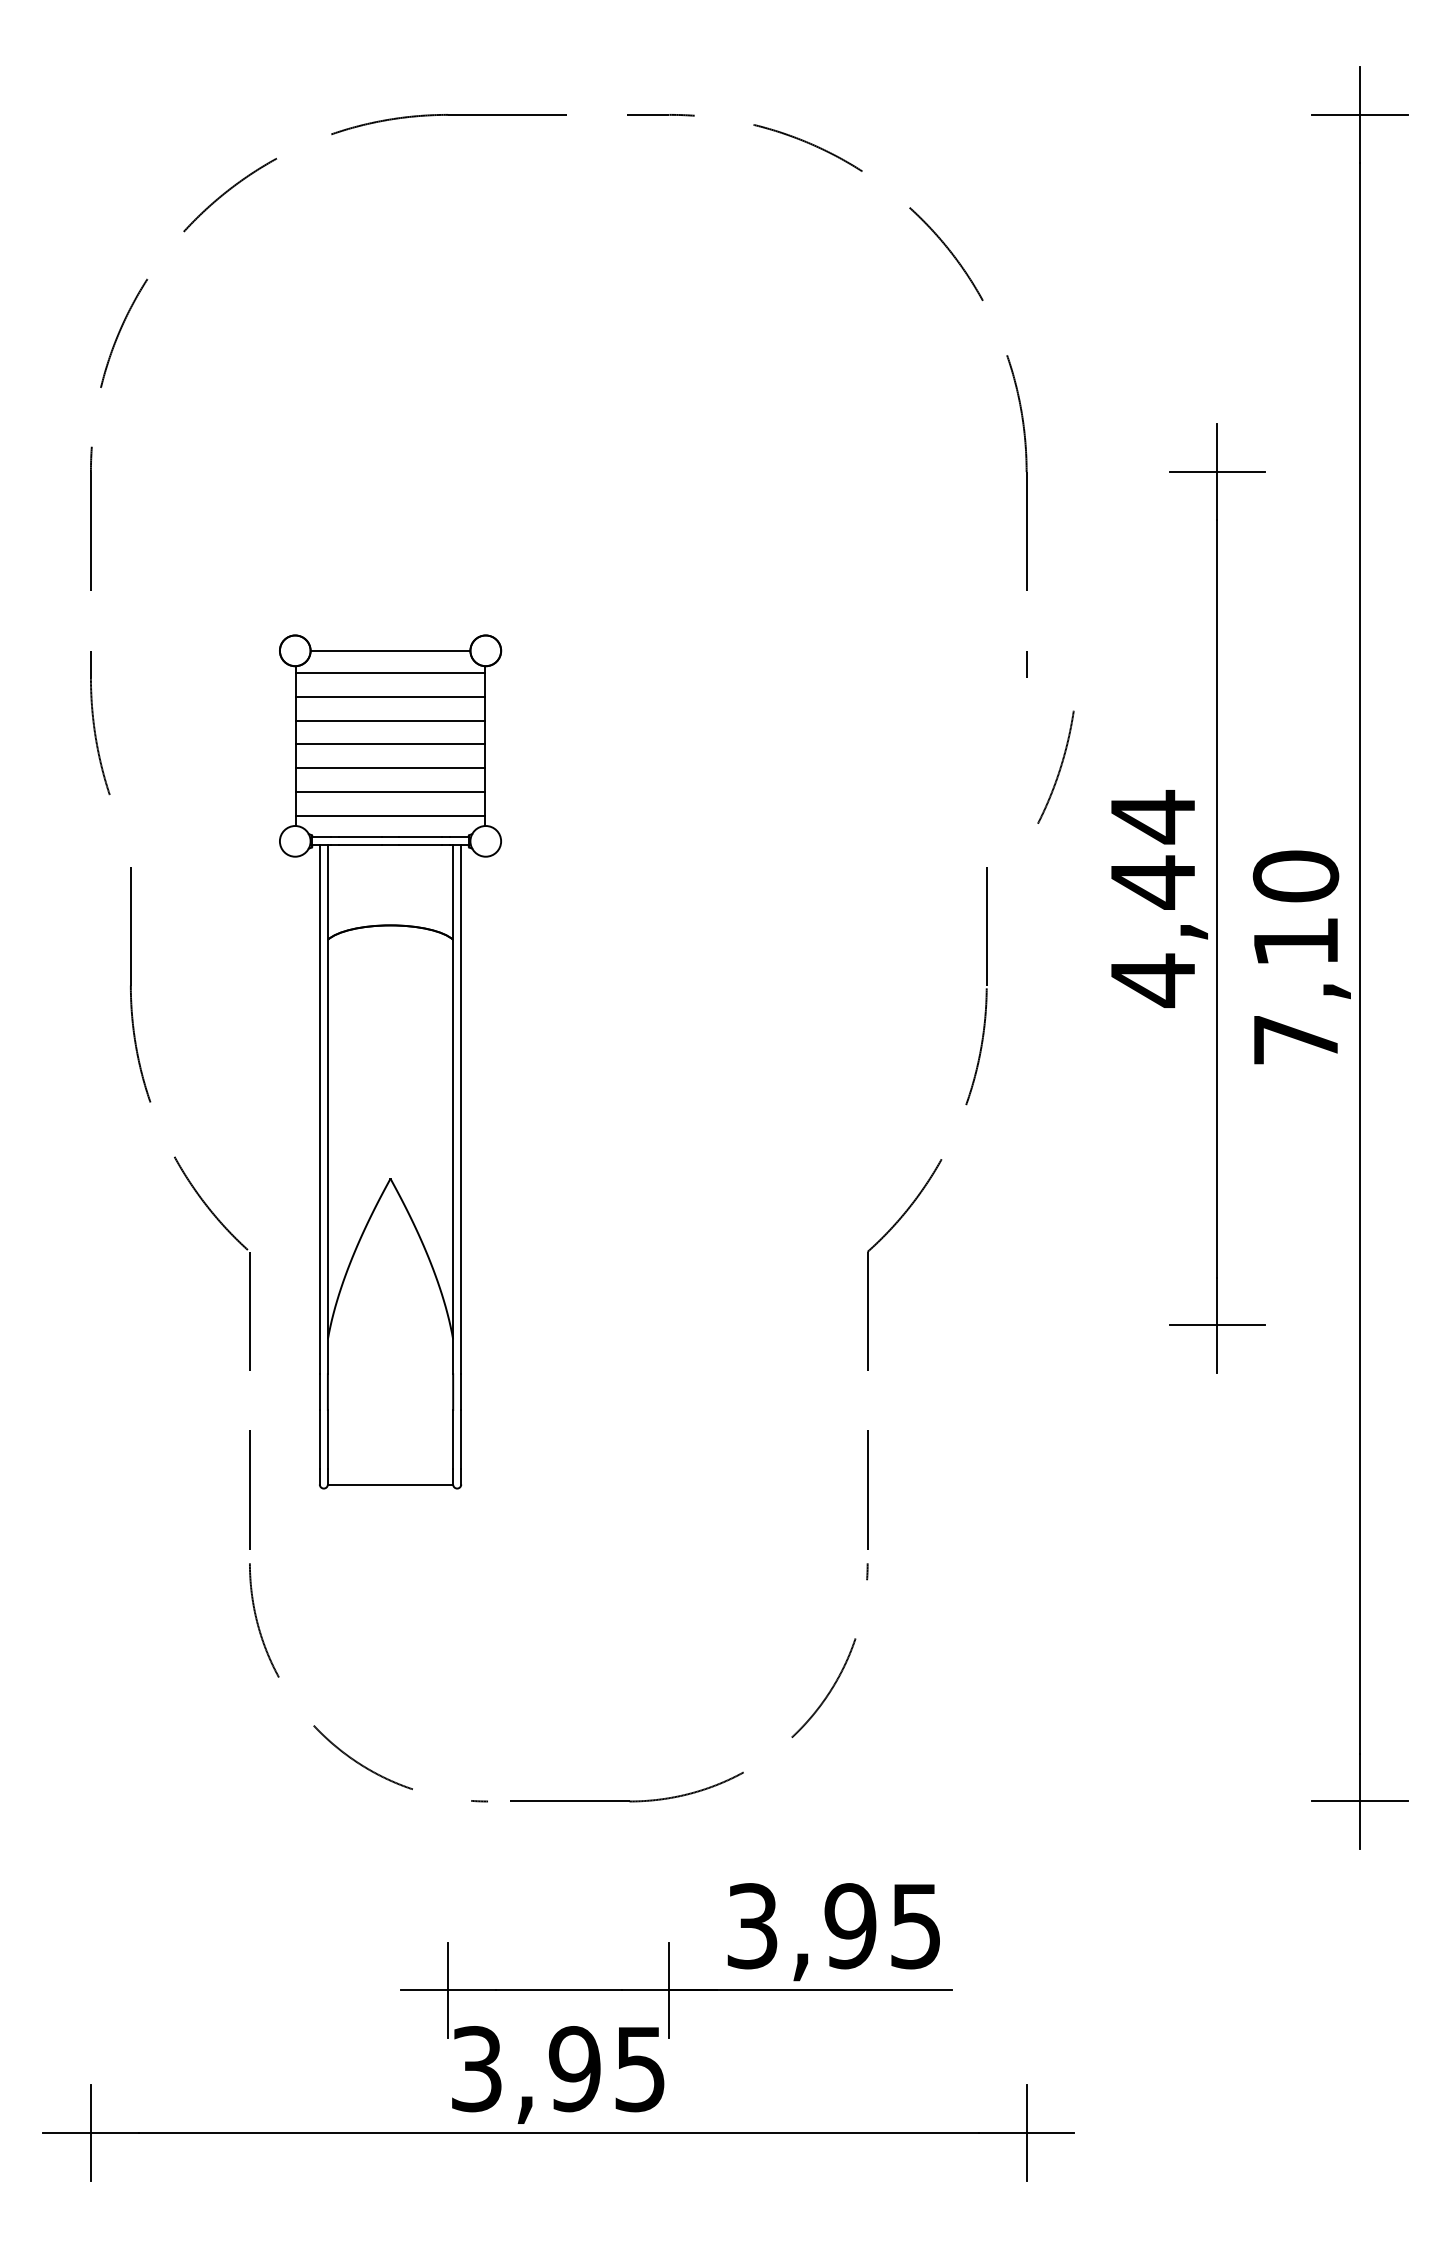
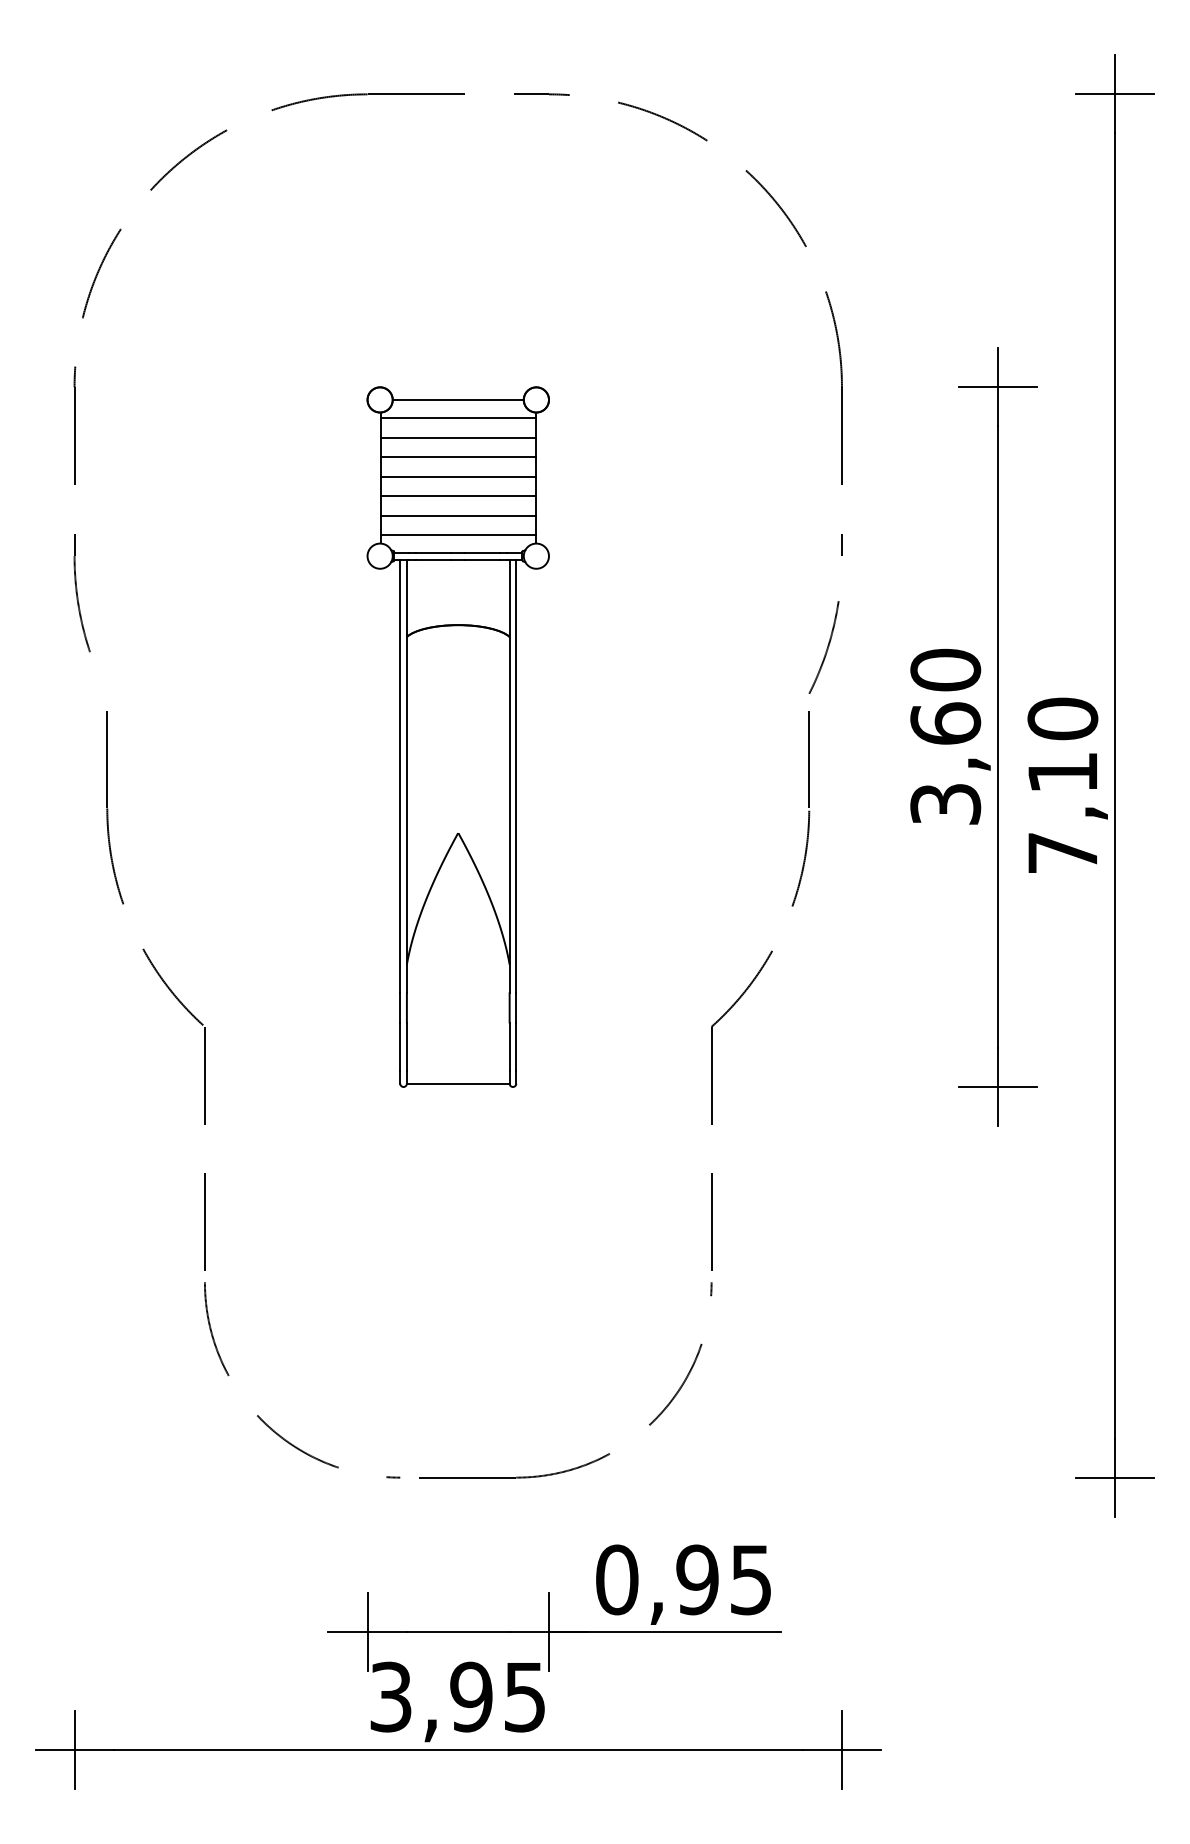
arc: (1058, 768) -> (826, 648), moved
text: (1152, 899) -> (945, 737), 4,44 -> 3,60
part: (389, 1061) -> (457, 736), moved
text: (752, 1925) -> (617, 1579), 3,95 -> 0,95

